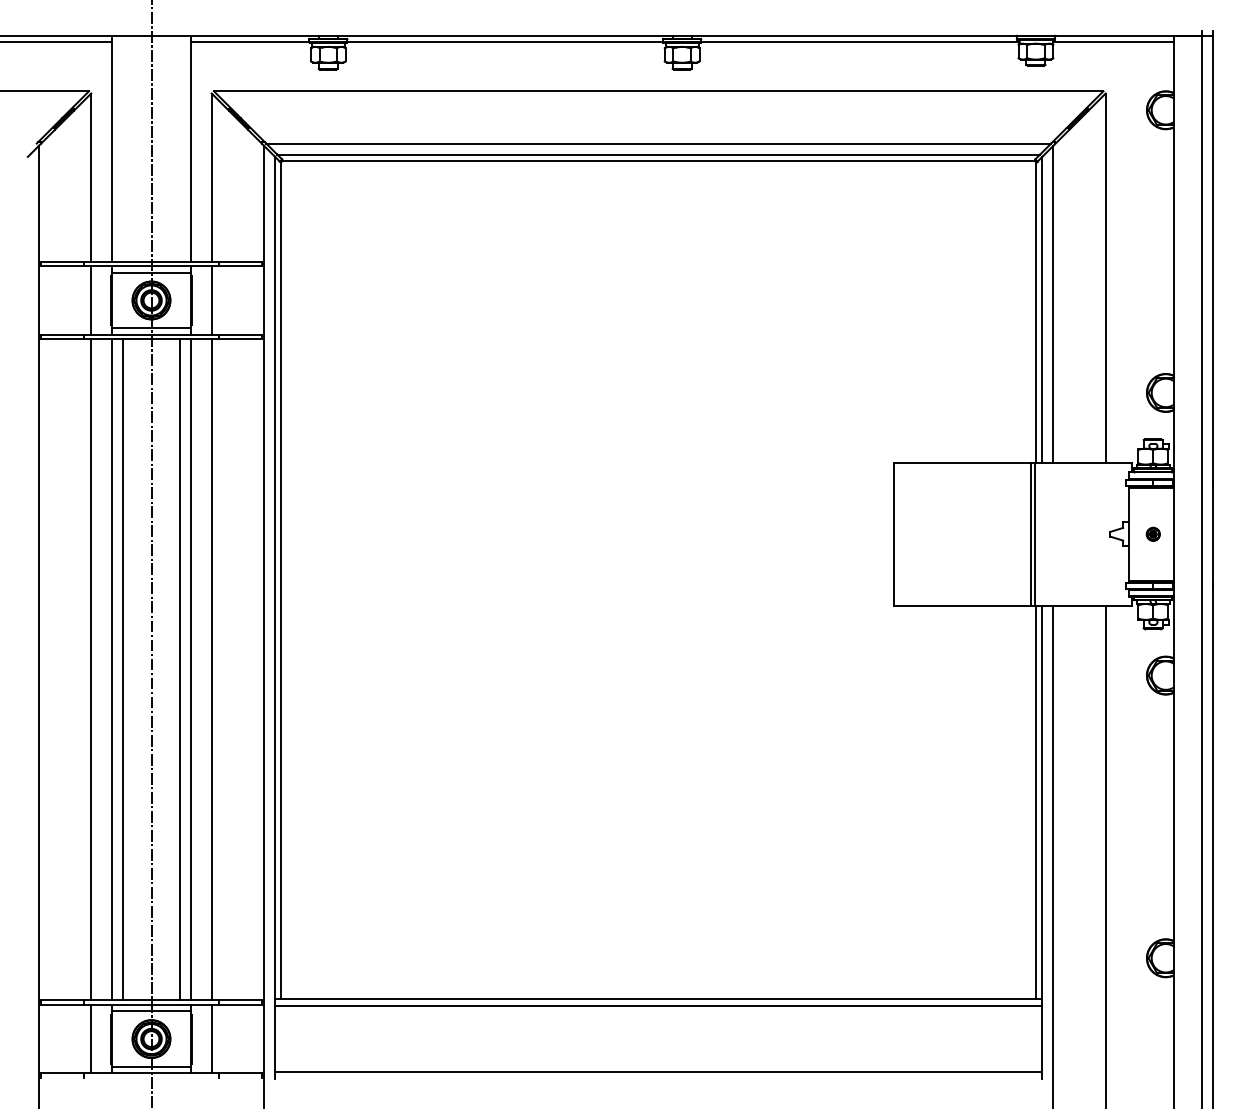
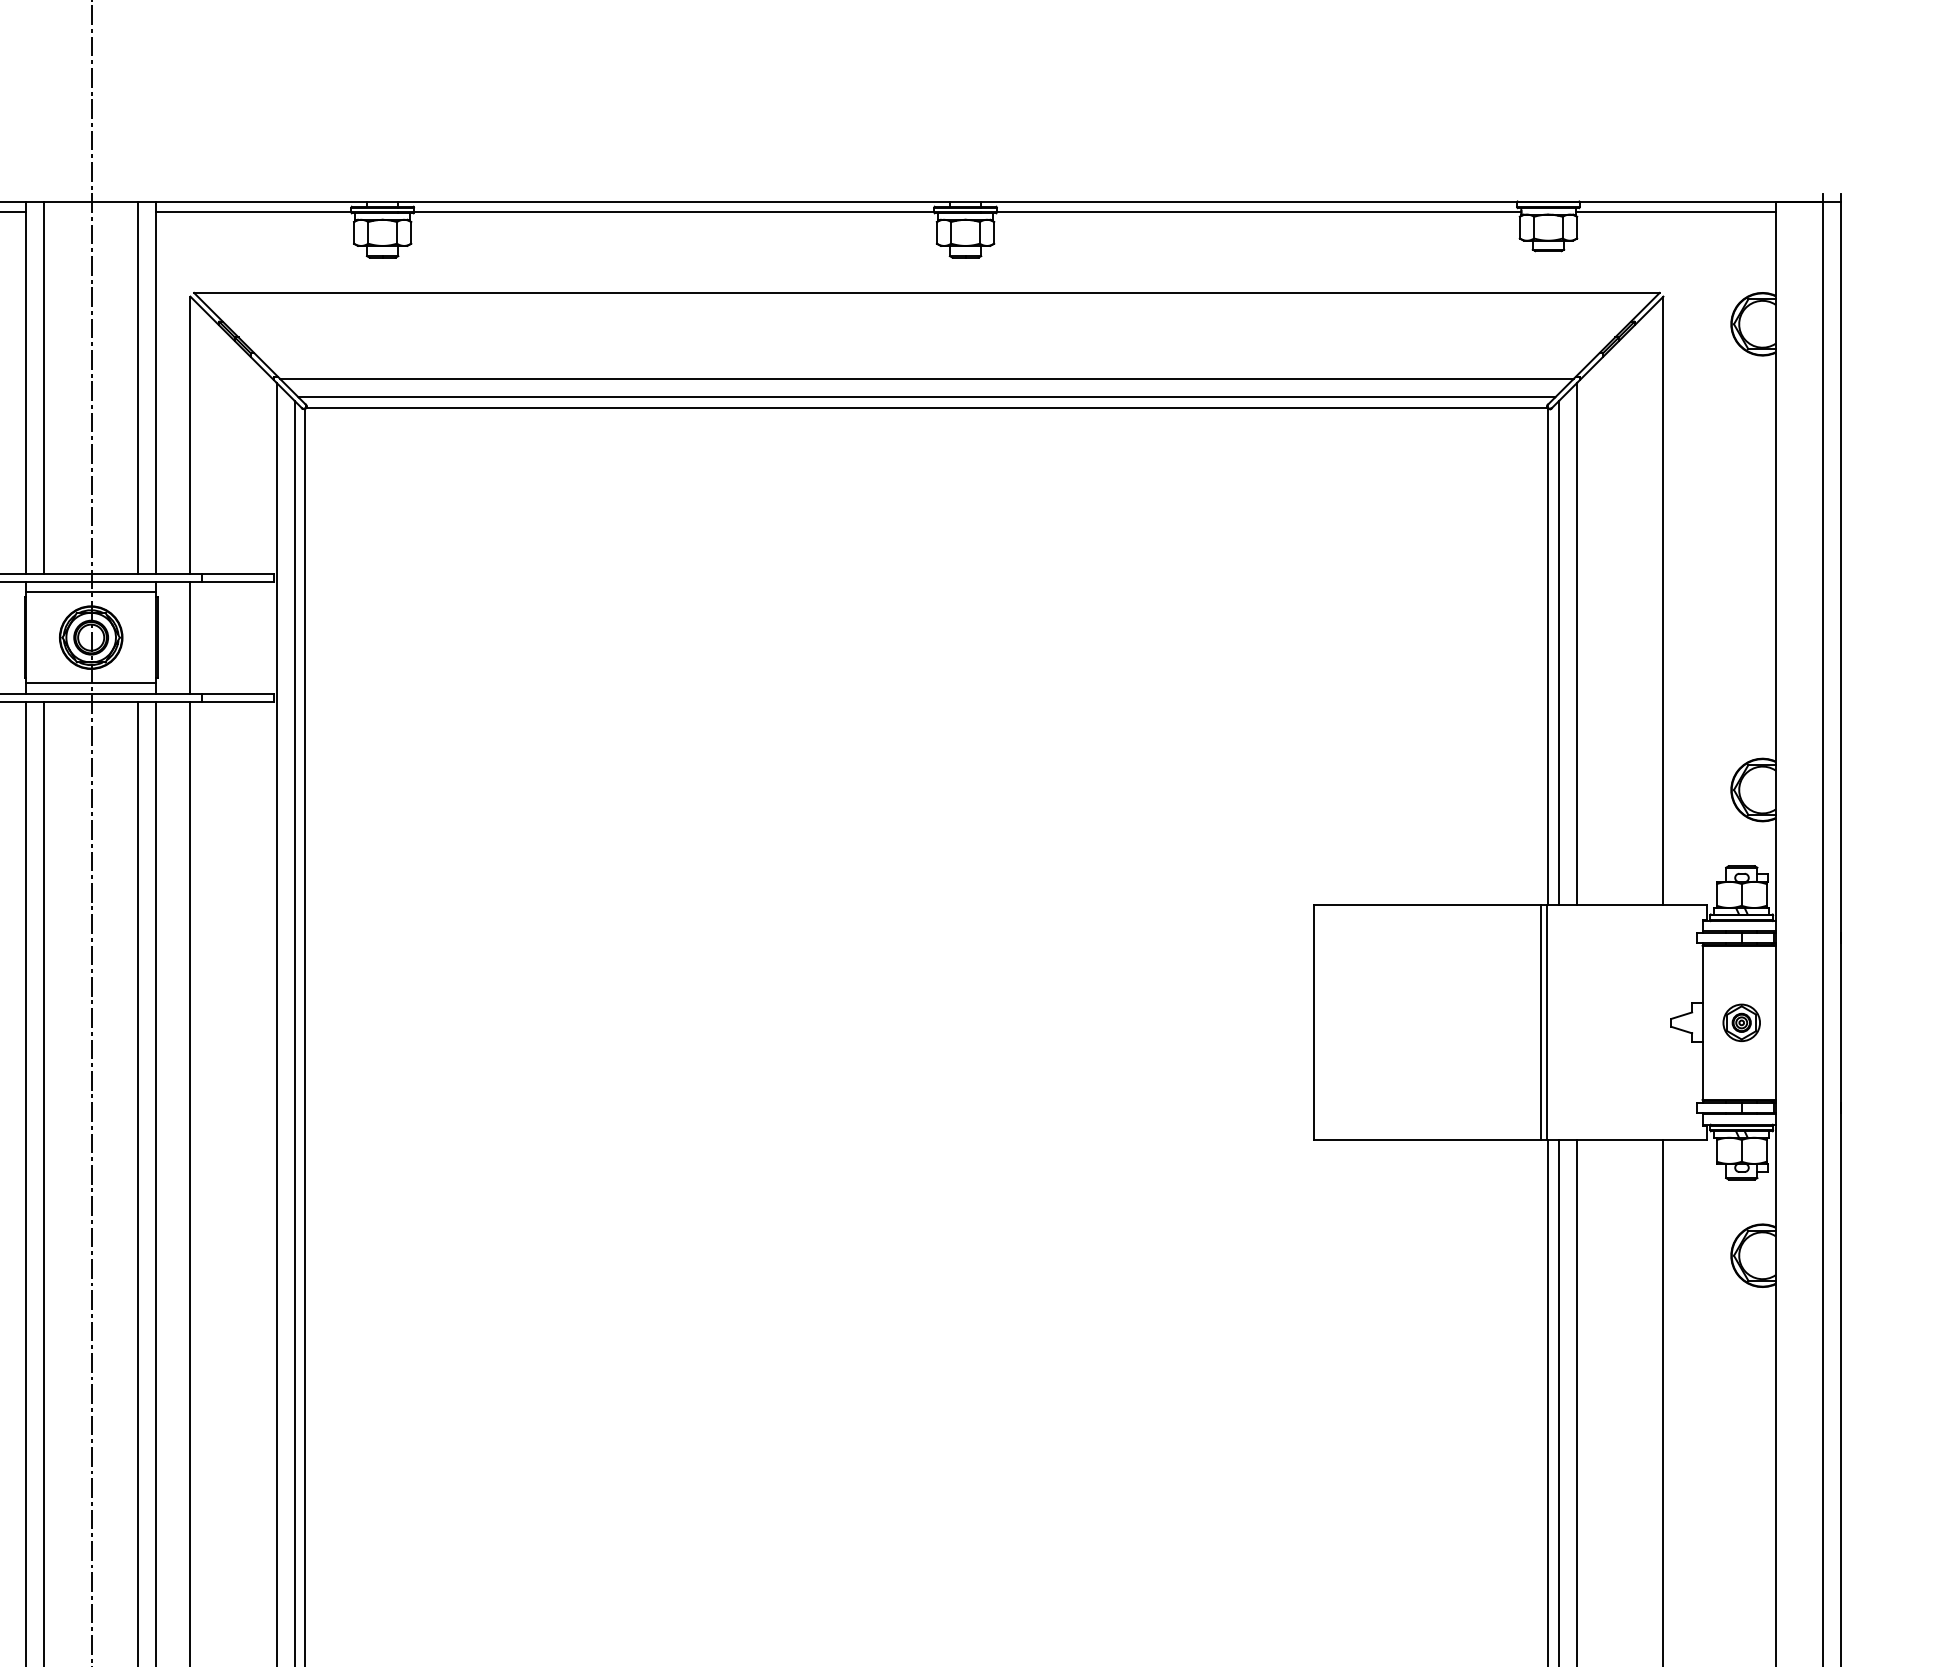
line: (122, 148) -> (43, 387), added
line: (180, 148) -> (138, 387), added
part: (1153, 534) -> (1742, 1023), size x1.67

